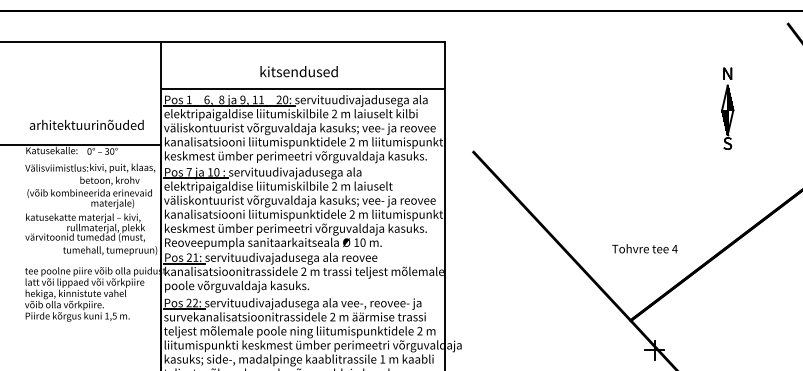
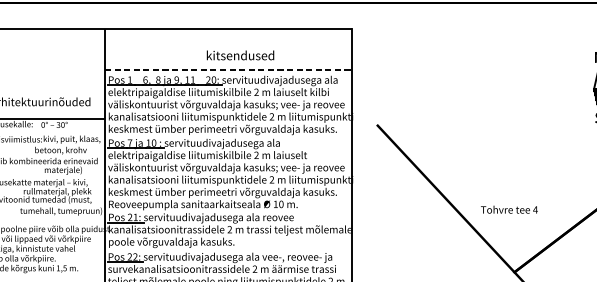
text: (298, 71) -> (239, 55), moved
line: (303, 88) -> (229, 70), solid -> dashed
text: (644, 248) -> (509, 209), moved

